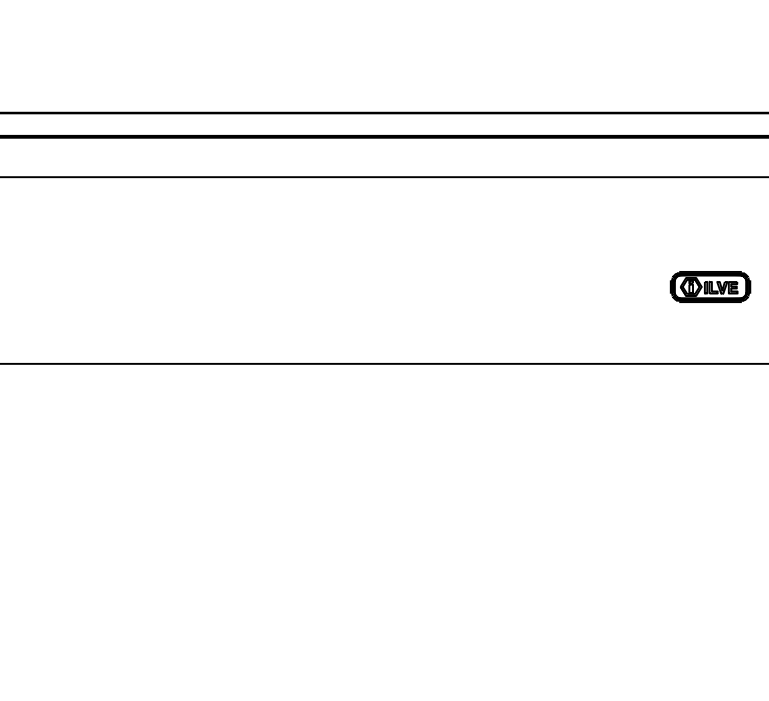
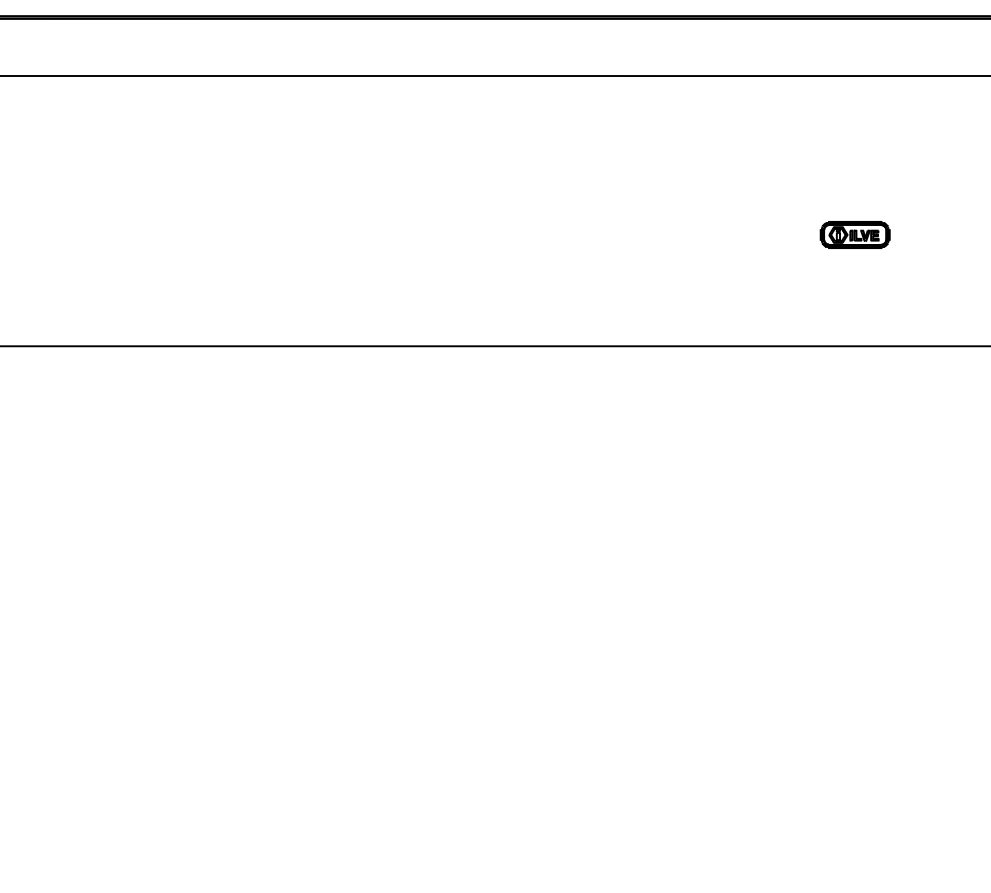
part: (710, 286) -> (855, 234), size x0.6

